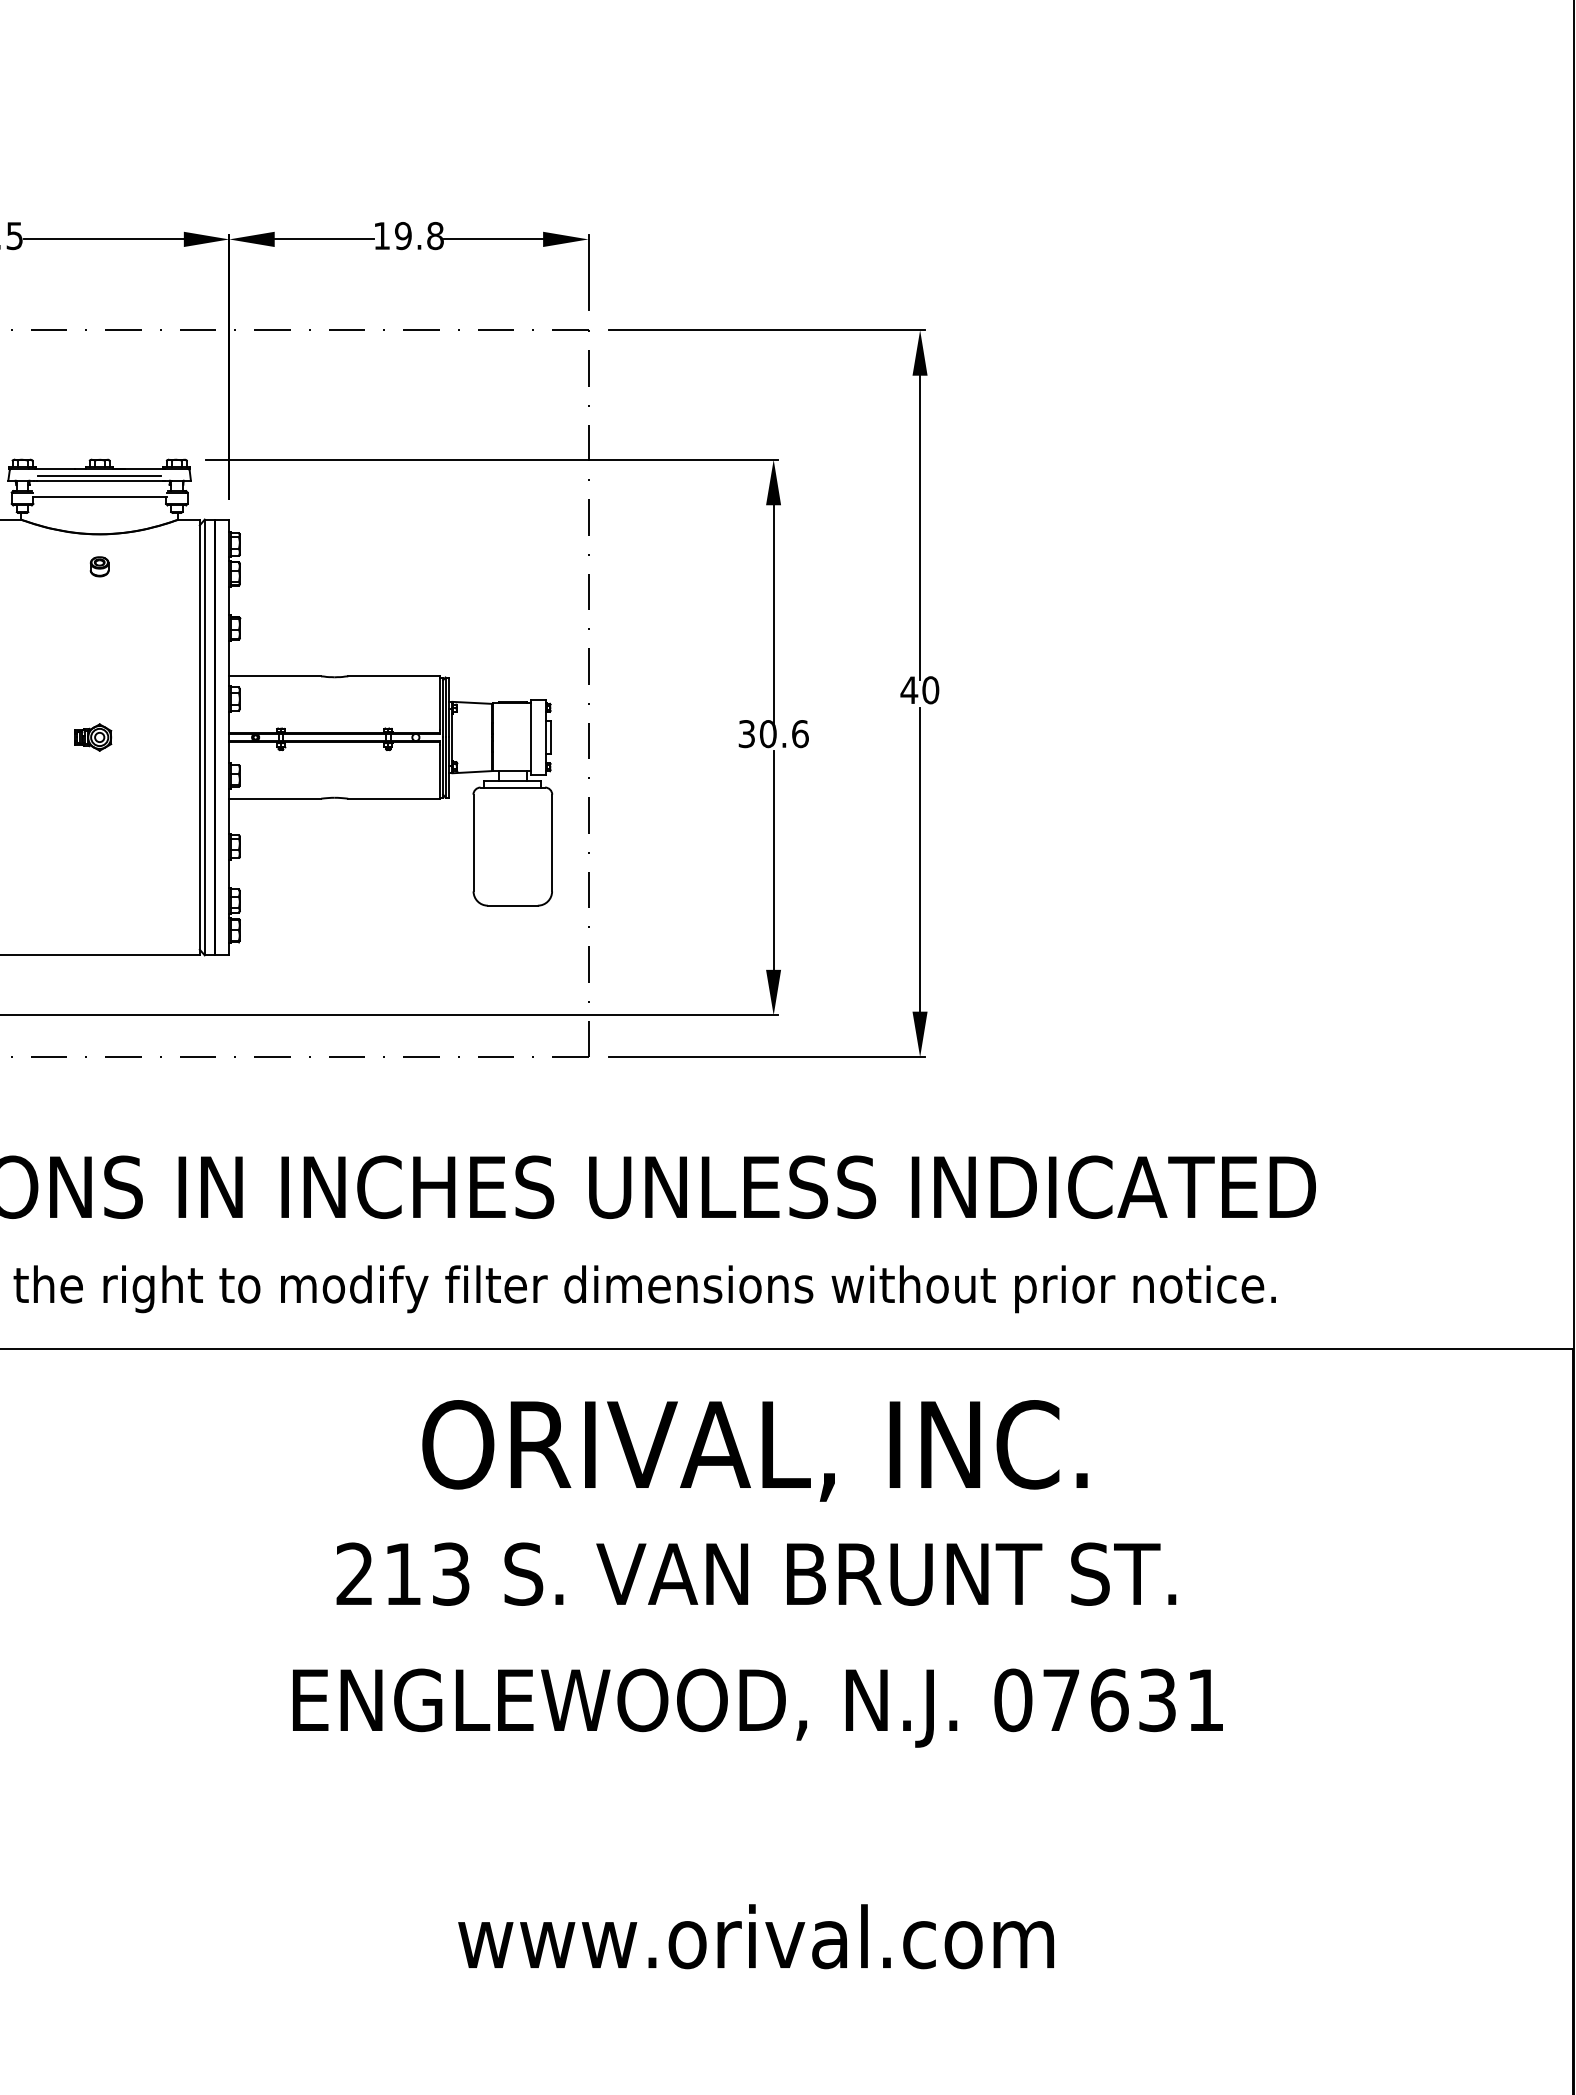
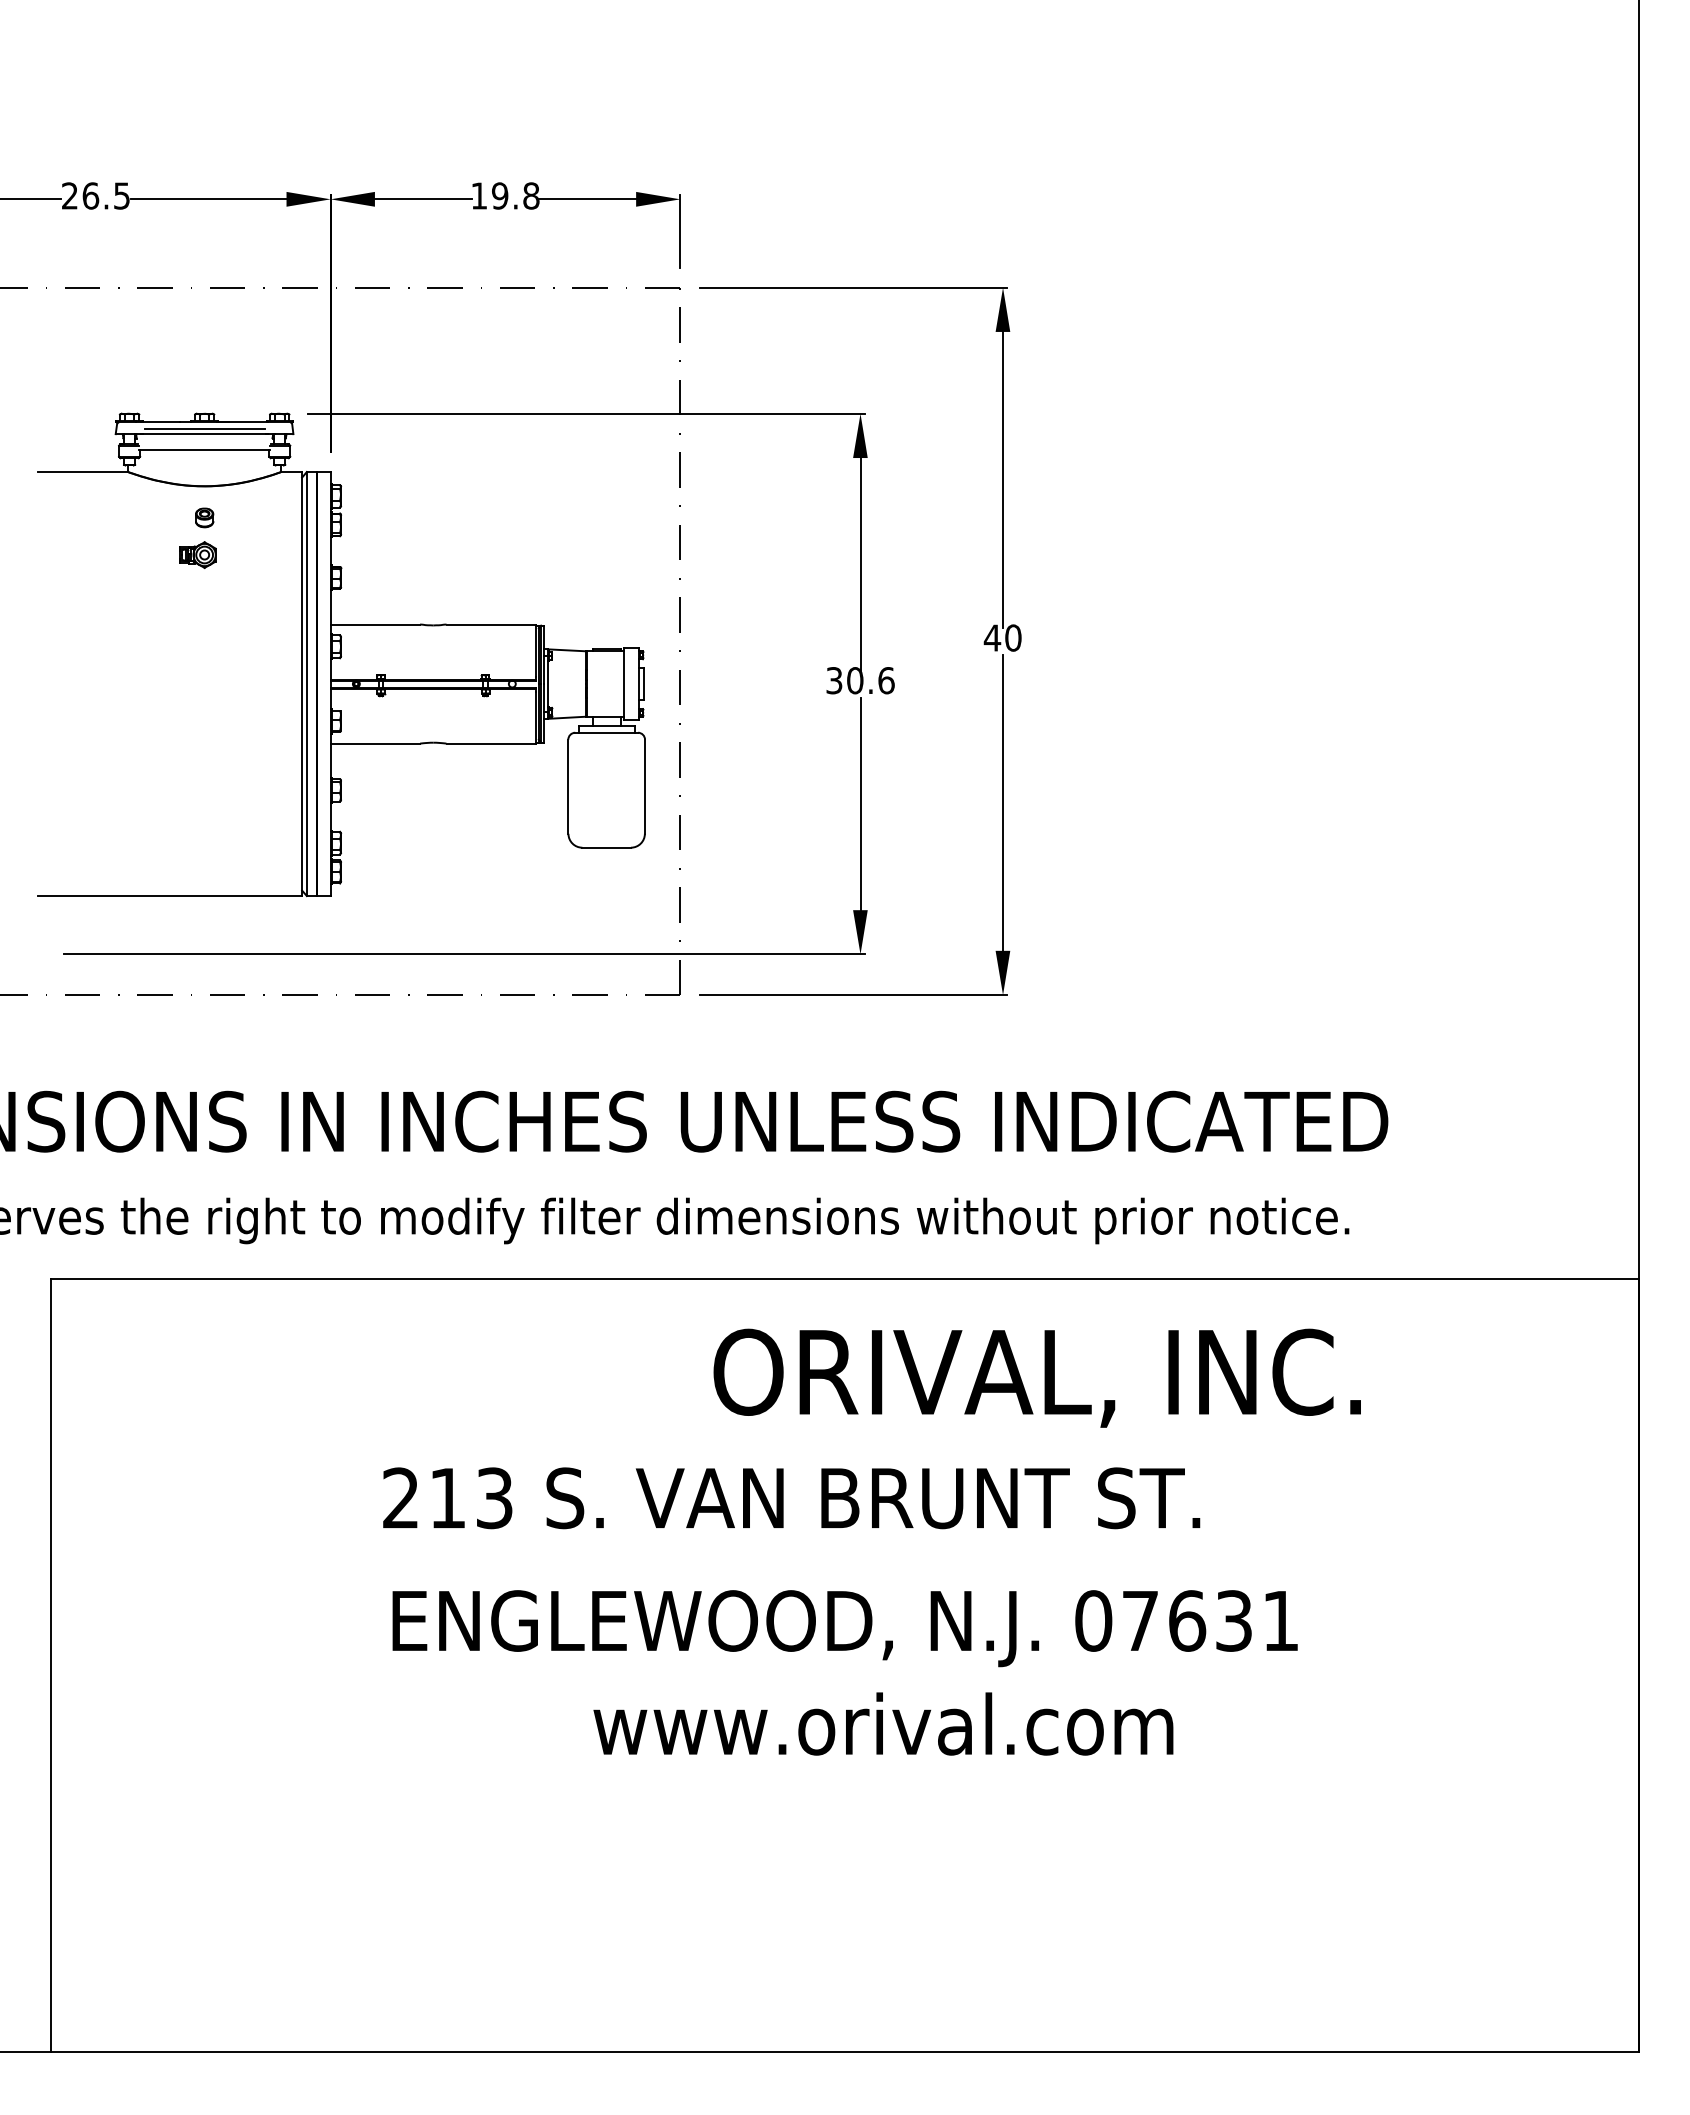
part: (92, 736) -> (197, 554), moved
text: (754, 1450) -> (1036, 1377), moved
text: (756, 1574) -> (791, 1498), moved
text: (756, 1936) -> (883, 1723), moved

